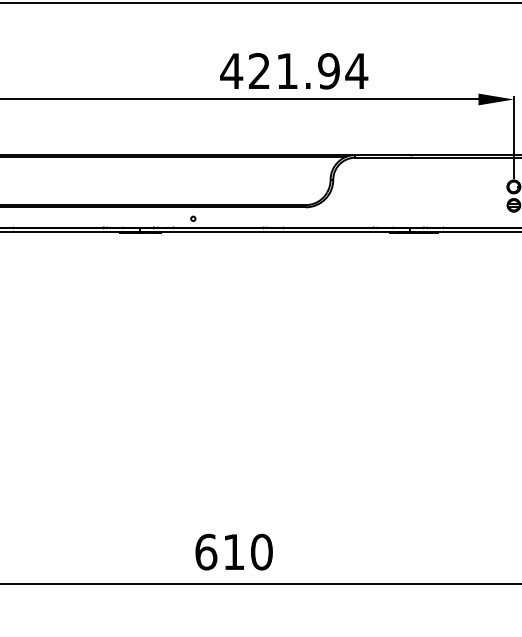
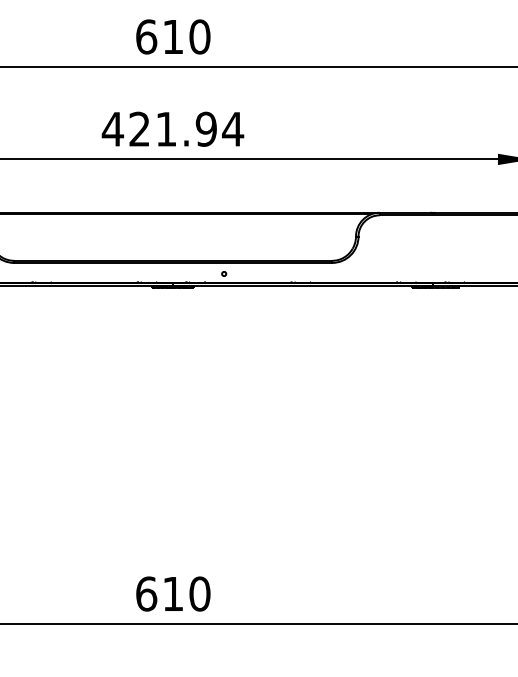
text: (293, 70) -> (172, 128), moved
text: (234, 551) -> (173, 593), moved

